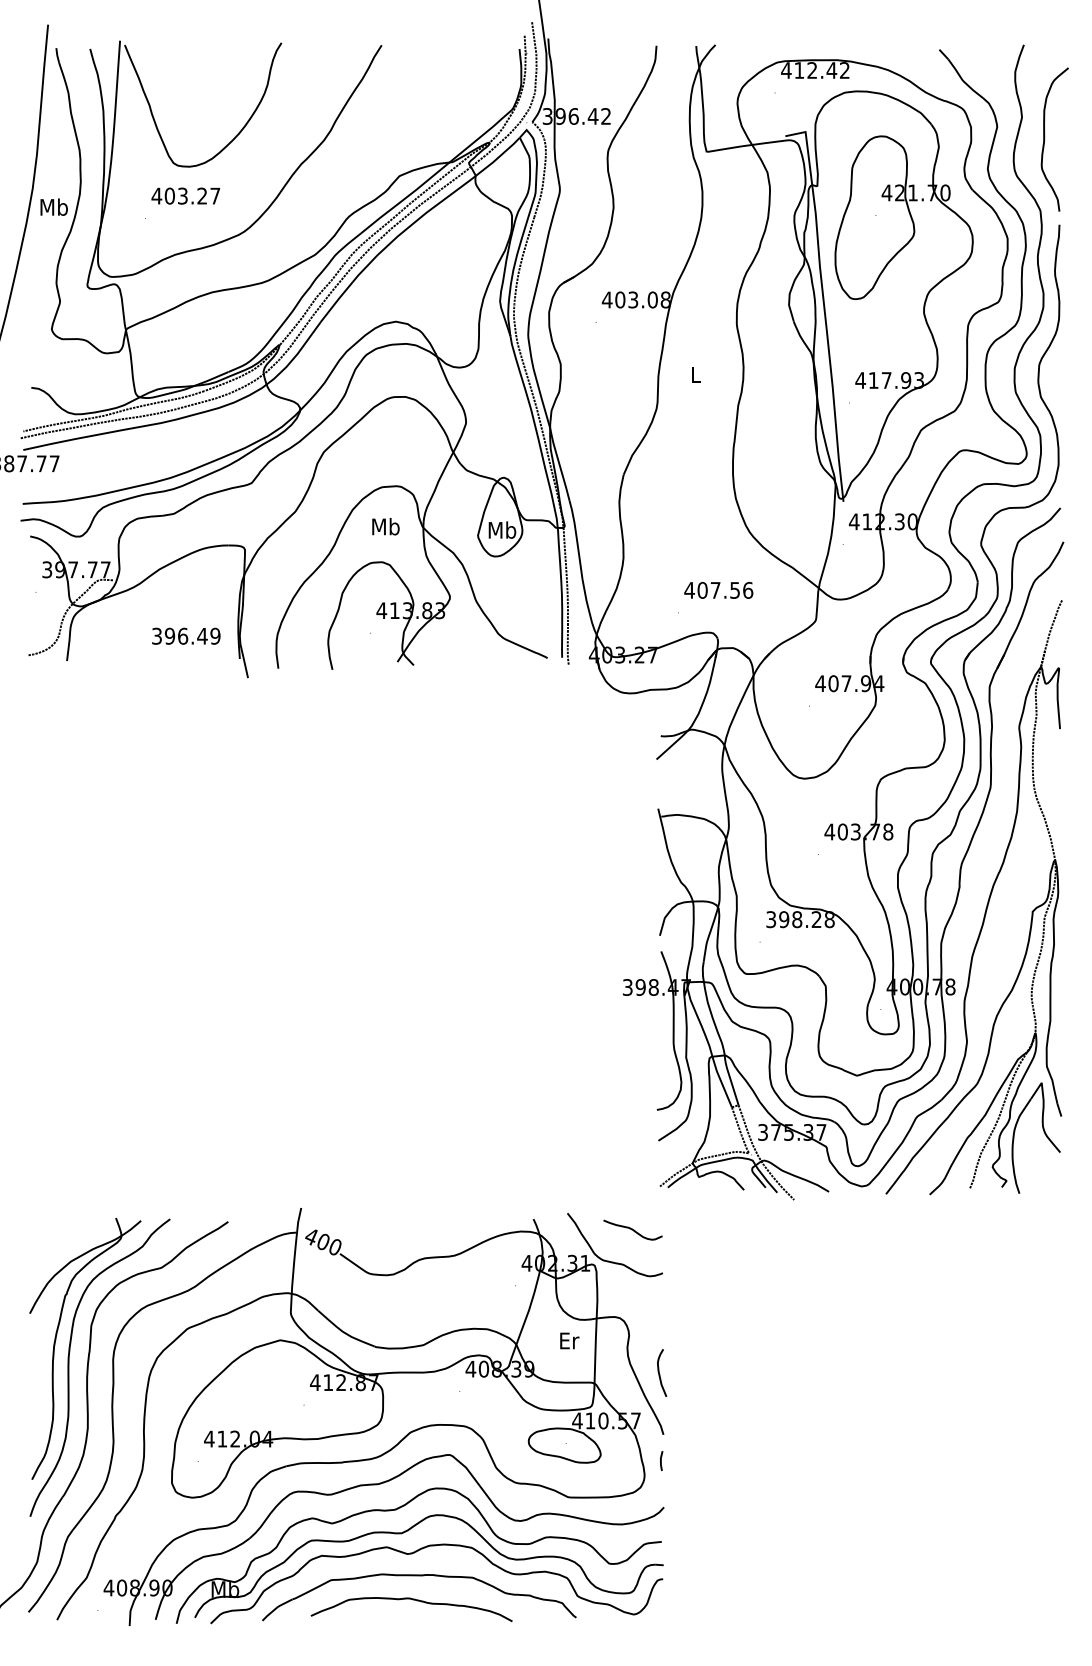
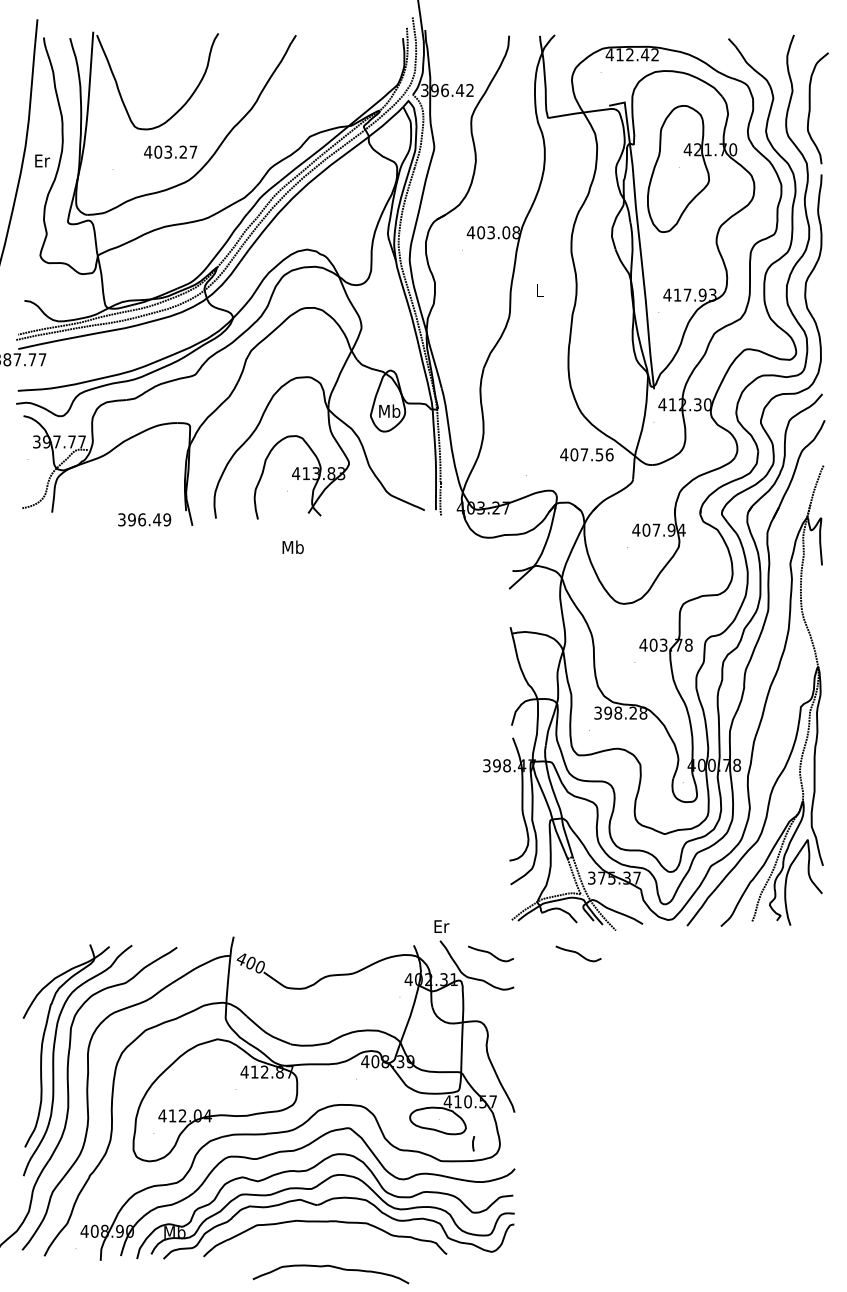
text: (185, 195) -> (170, 151), moved
text: (53, 206) -> (41, 160), Mb -> Er
text: (385, 526) -> (292, 547), moved
text: (718, 590) -> (586, 454), moved
text: (186, 635) -> (144, 519), moved
curve: (745, 1229) -> (578, 953), added
text: (569, 1340) -> (441, 926), moved
curve: (660, 1374) -> (512, 1065), removed
line: (661, 1460) -> (473, 1143), moved
curve: (412, 1600) -> (331, 1267), moved

